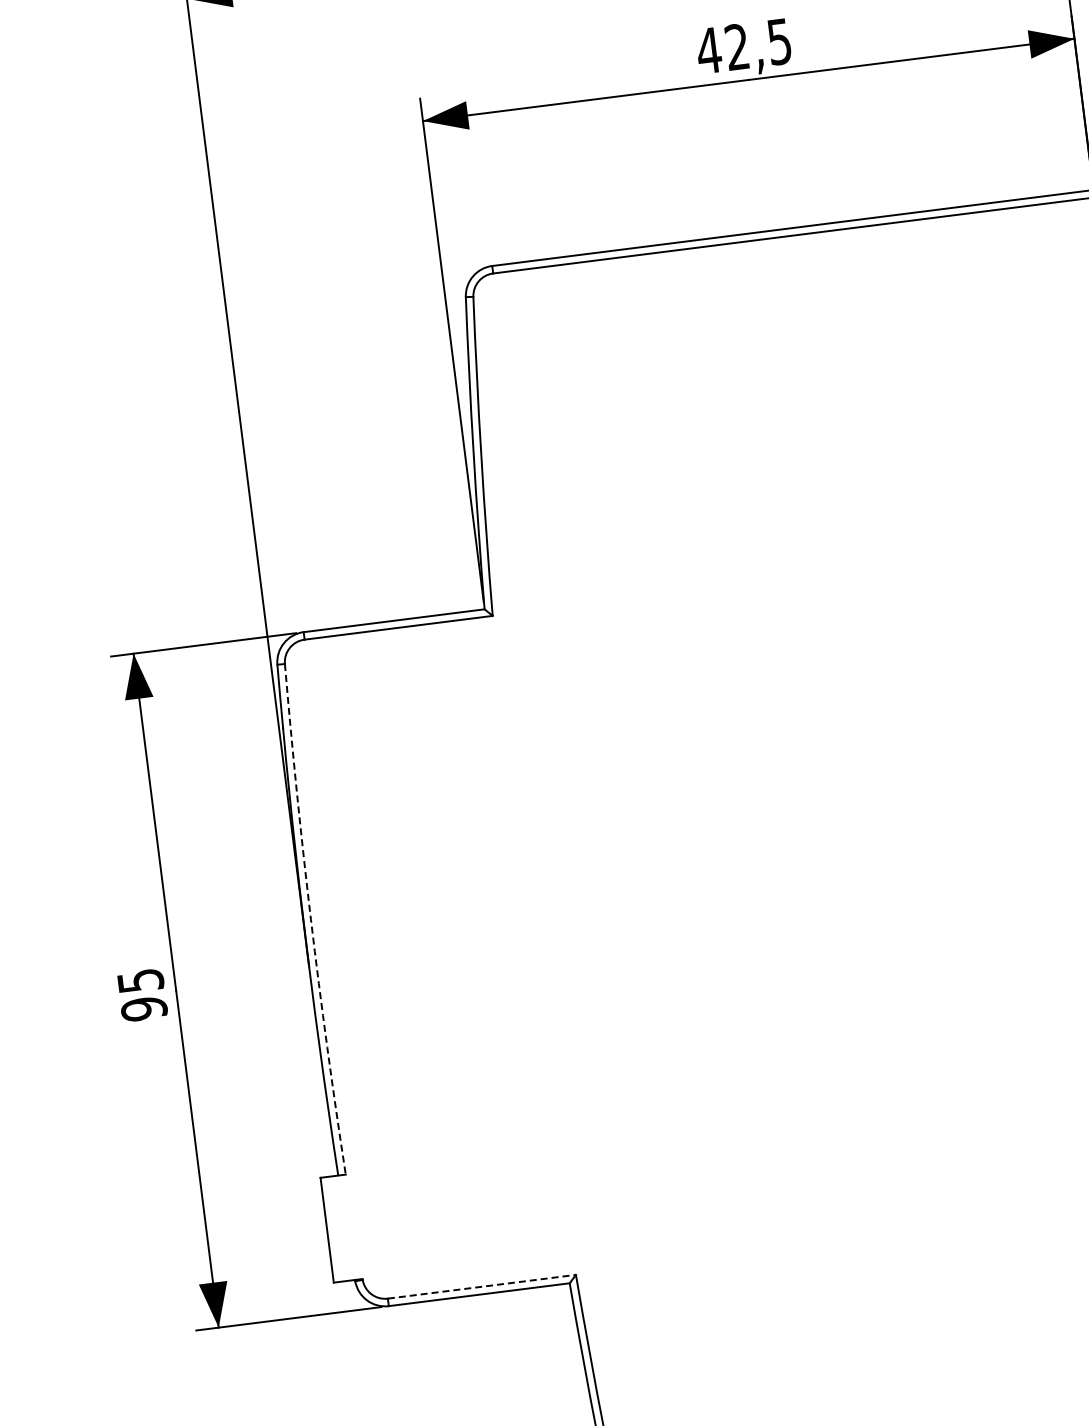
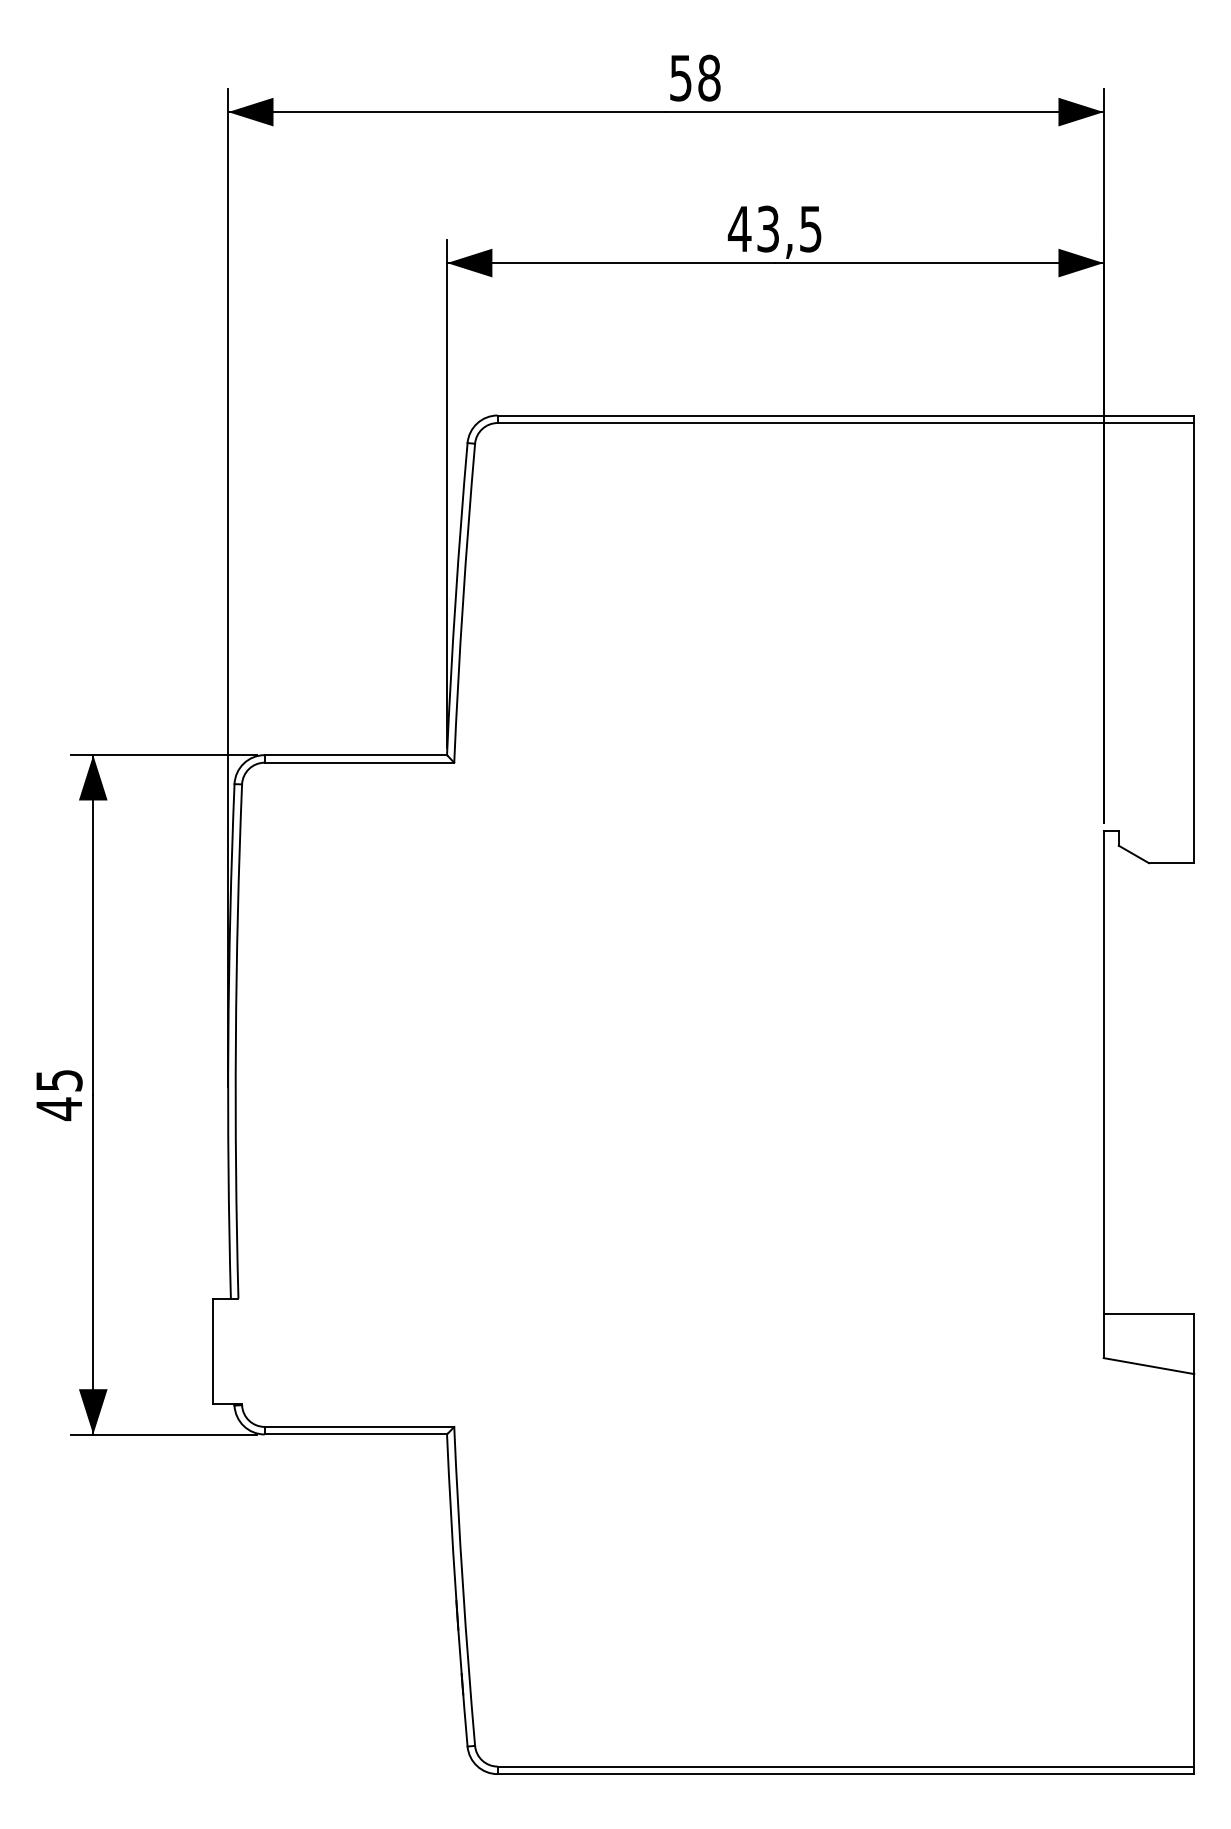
text: (736, 46) -> (767, 228), 42,5 -> 43,5
arc: (310, 919) -> (235, 1041), dashed -> solid
text: (143, 1009) -> (58, 1109), 95 -> 45
line: (481, 1286) -> (359, 1426), dashed -> solid

